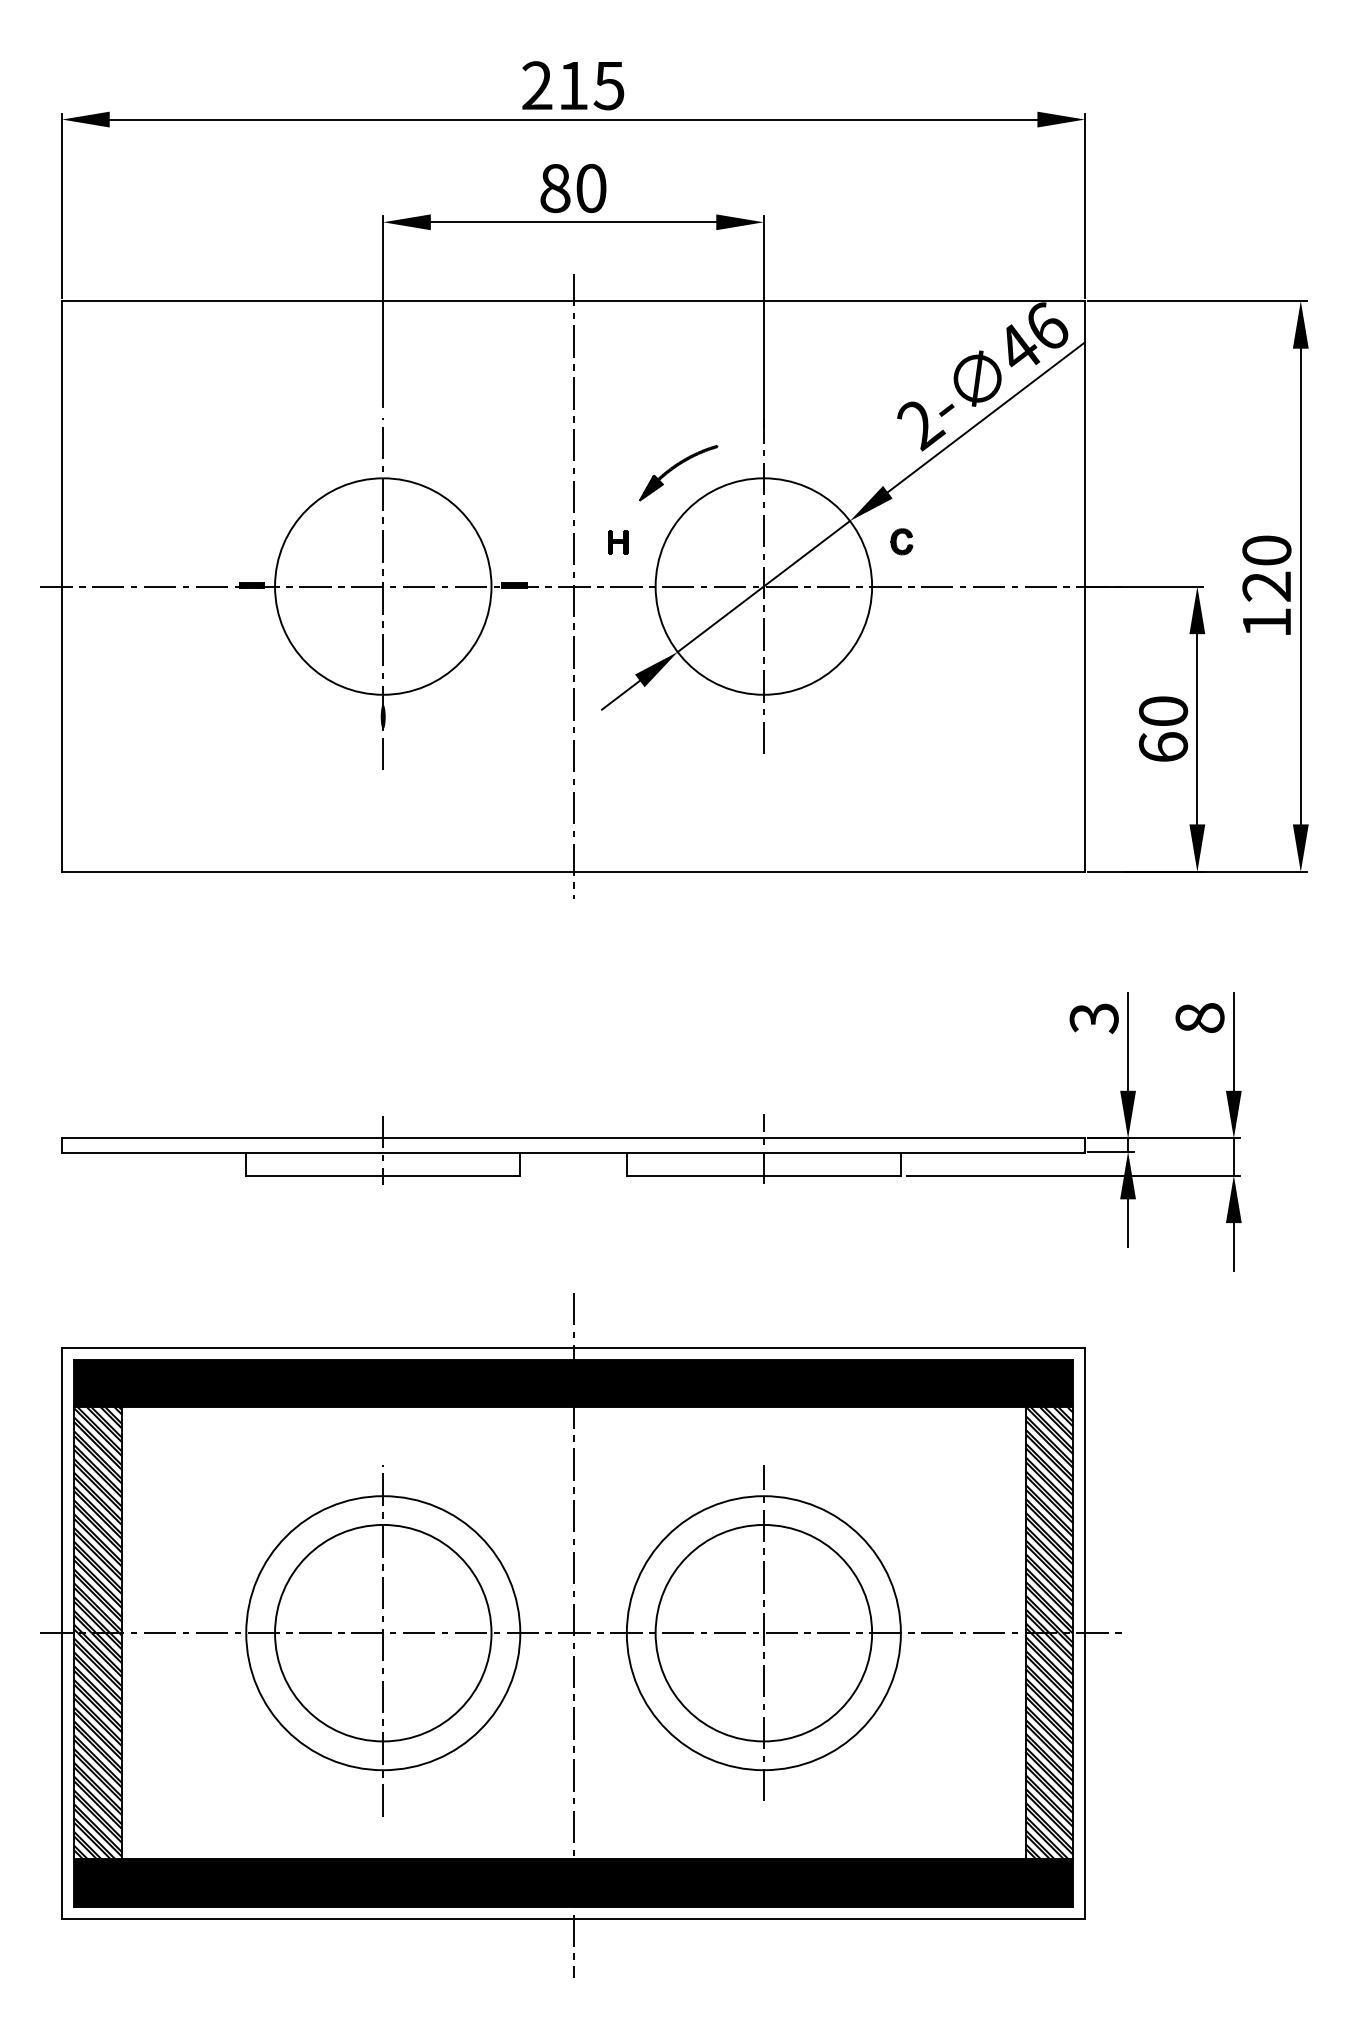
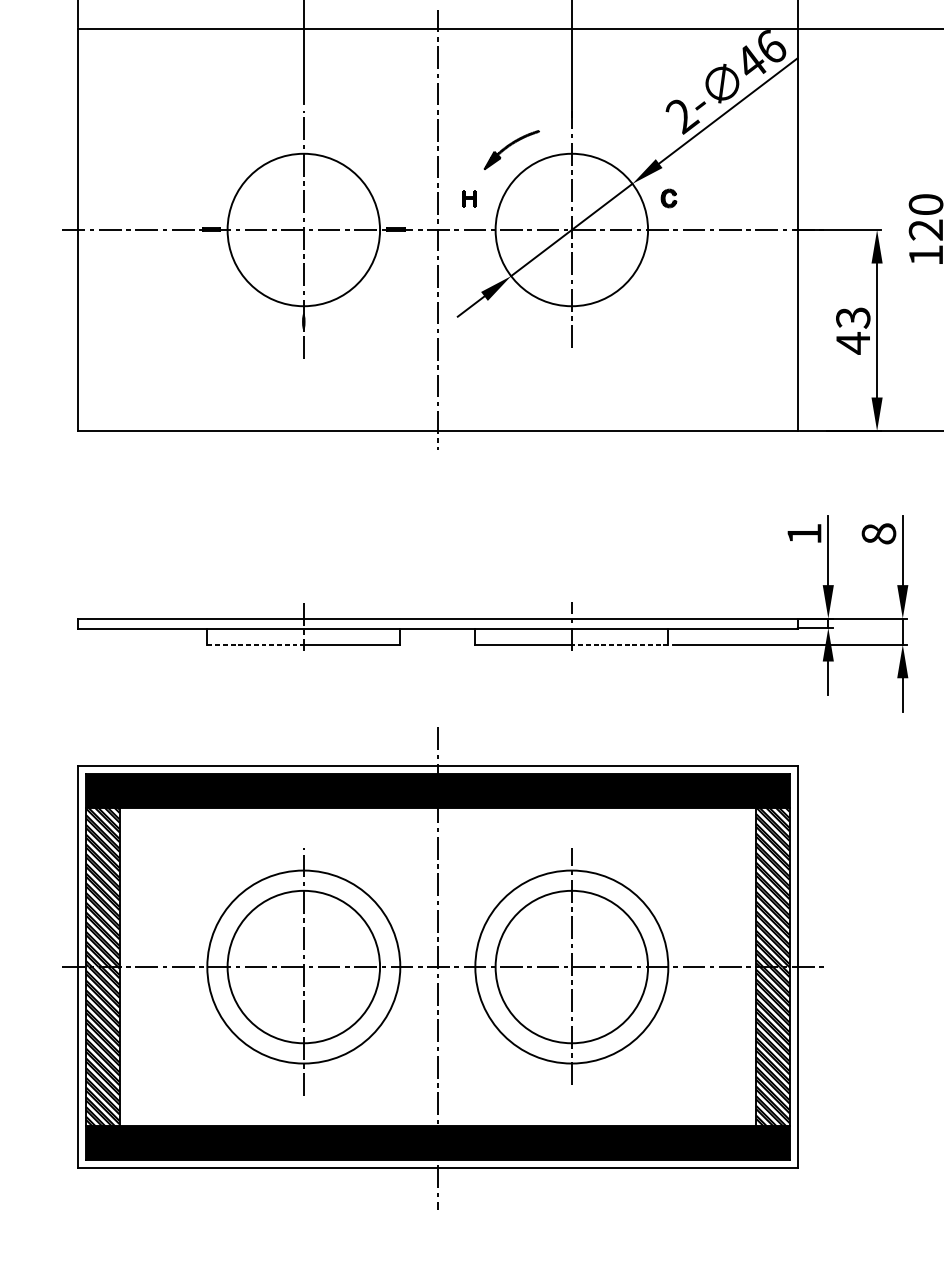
text: (1163, 729) -> (853, 330), 60 -> 43
text: (1093, 1018) -> (803, 534), 3 -> 1
line: (314, 1175) -> (255, 644), solid -> dashed
line: (832, 1175) -> (620, 644), solid -> dashed

